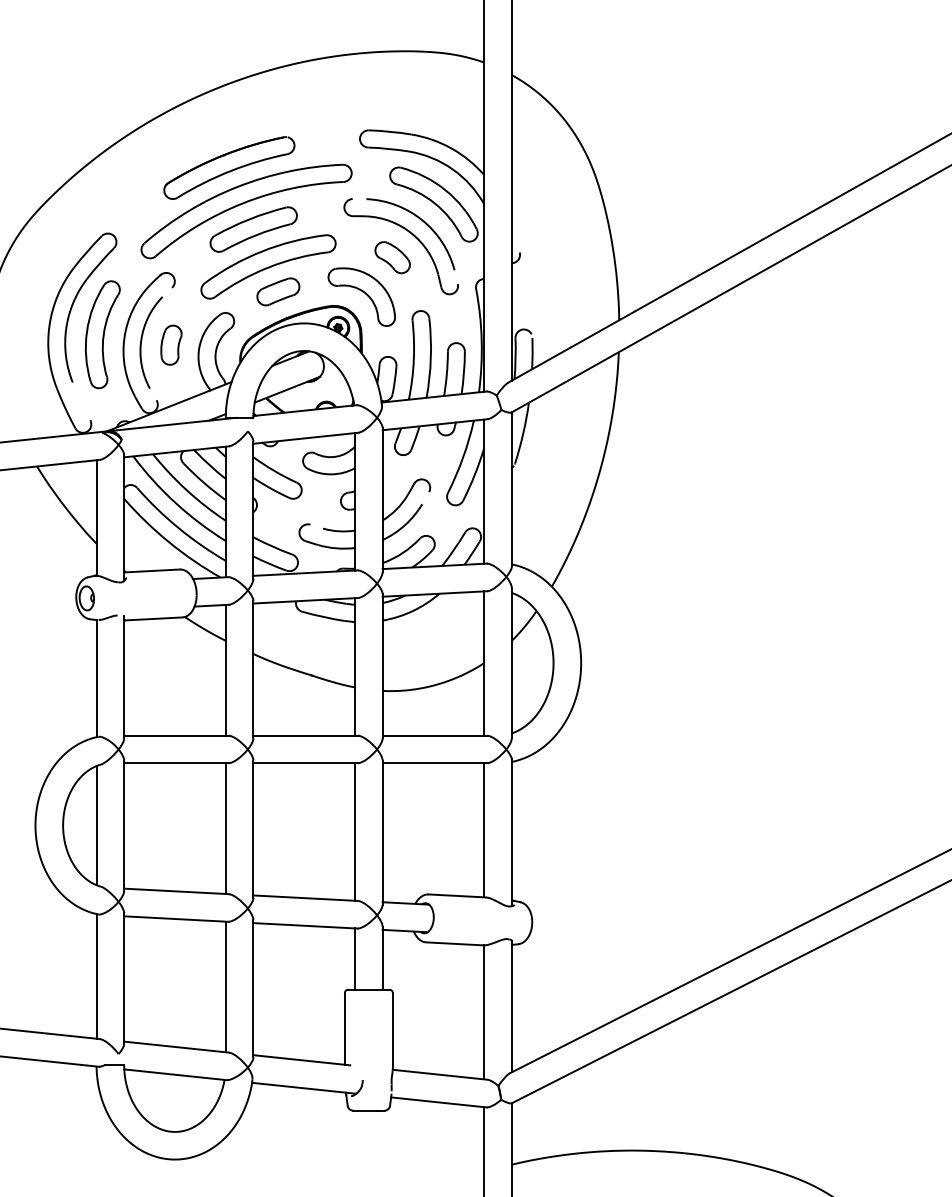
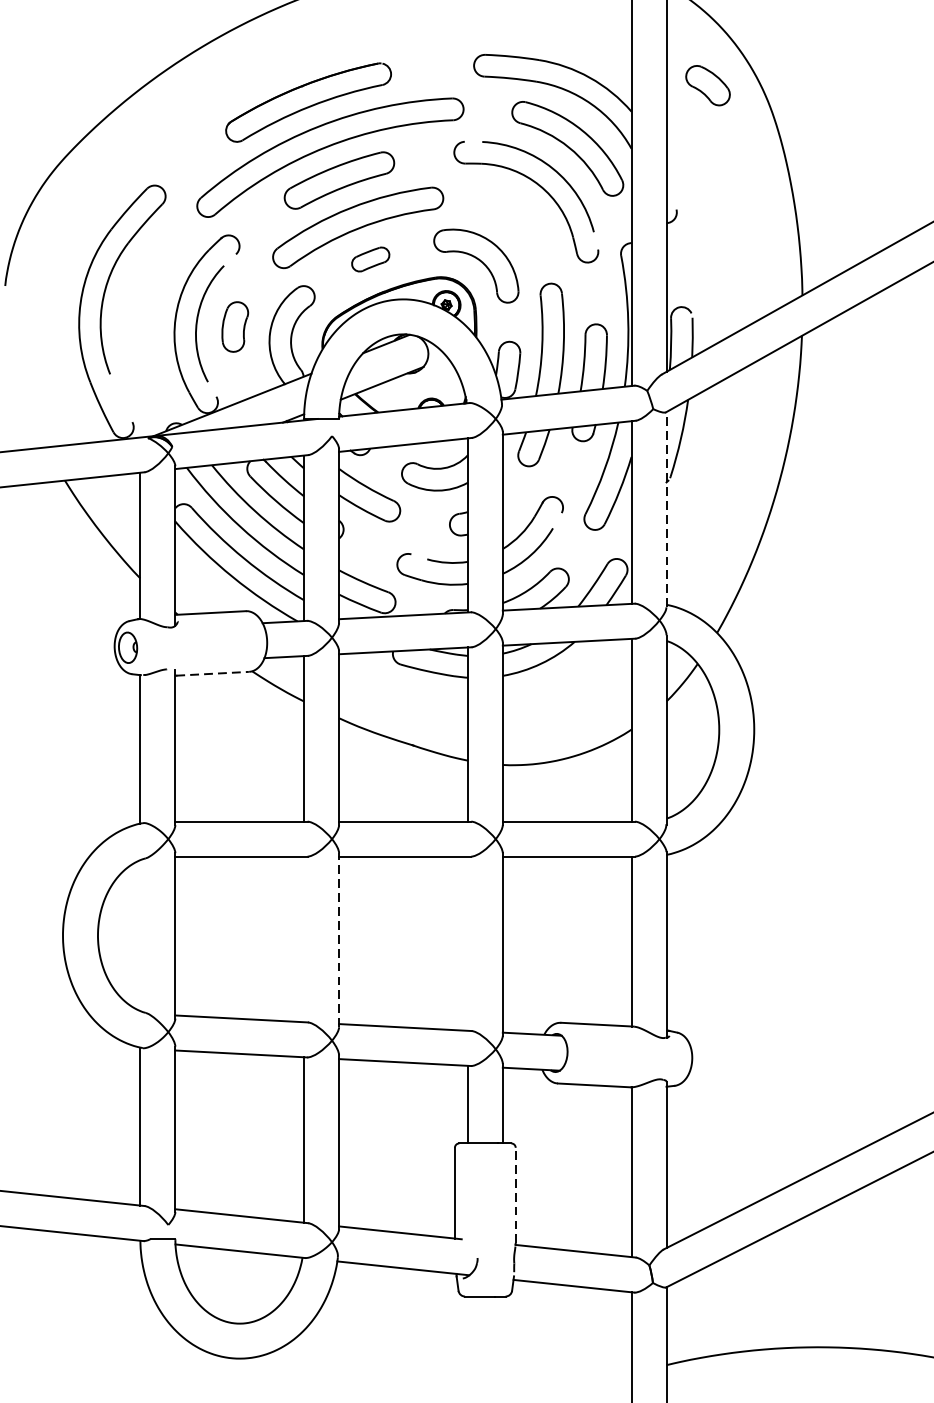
part: (392, 257) -> (707, 85), moved
part: (278, 291) -> (370, 258), size x0.7
part: (102, 334) -> (147, 313), removed
line: (511, 488) -> (666, 508), solid -> dashed
line: (153, 618) -> (212, 673), solid -> dashed
line: (96, 825) -> (140, 935), removed
line: (225, 828) -> (303, 939), removed
line: (253, 829) -> (339, 940), solid -> dashed
line: (355, 831) -> (468, 943), removed
line: (392, 1030) -> (515, 1195), solid -> dashed

